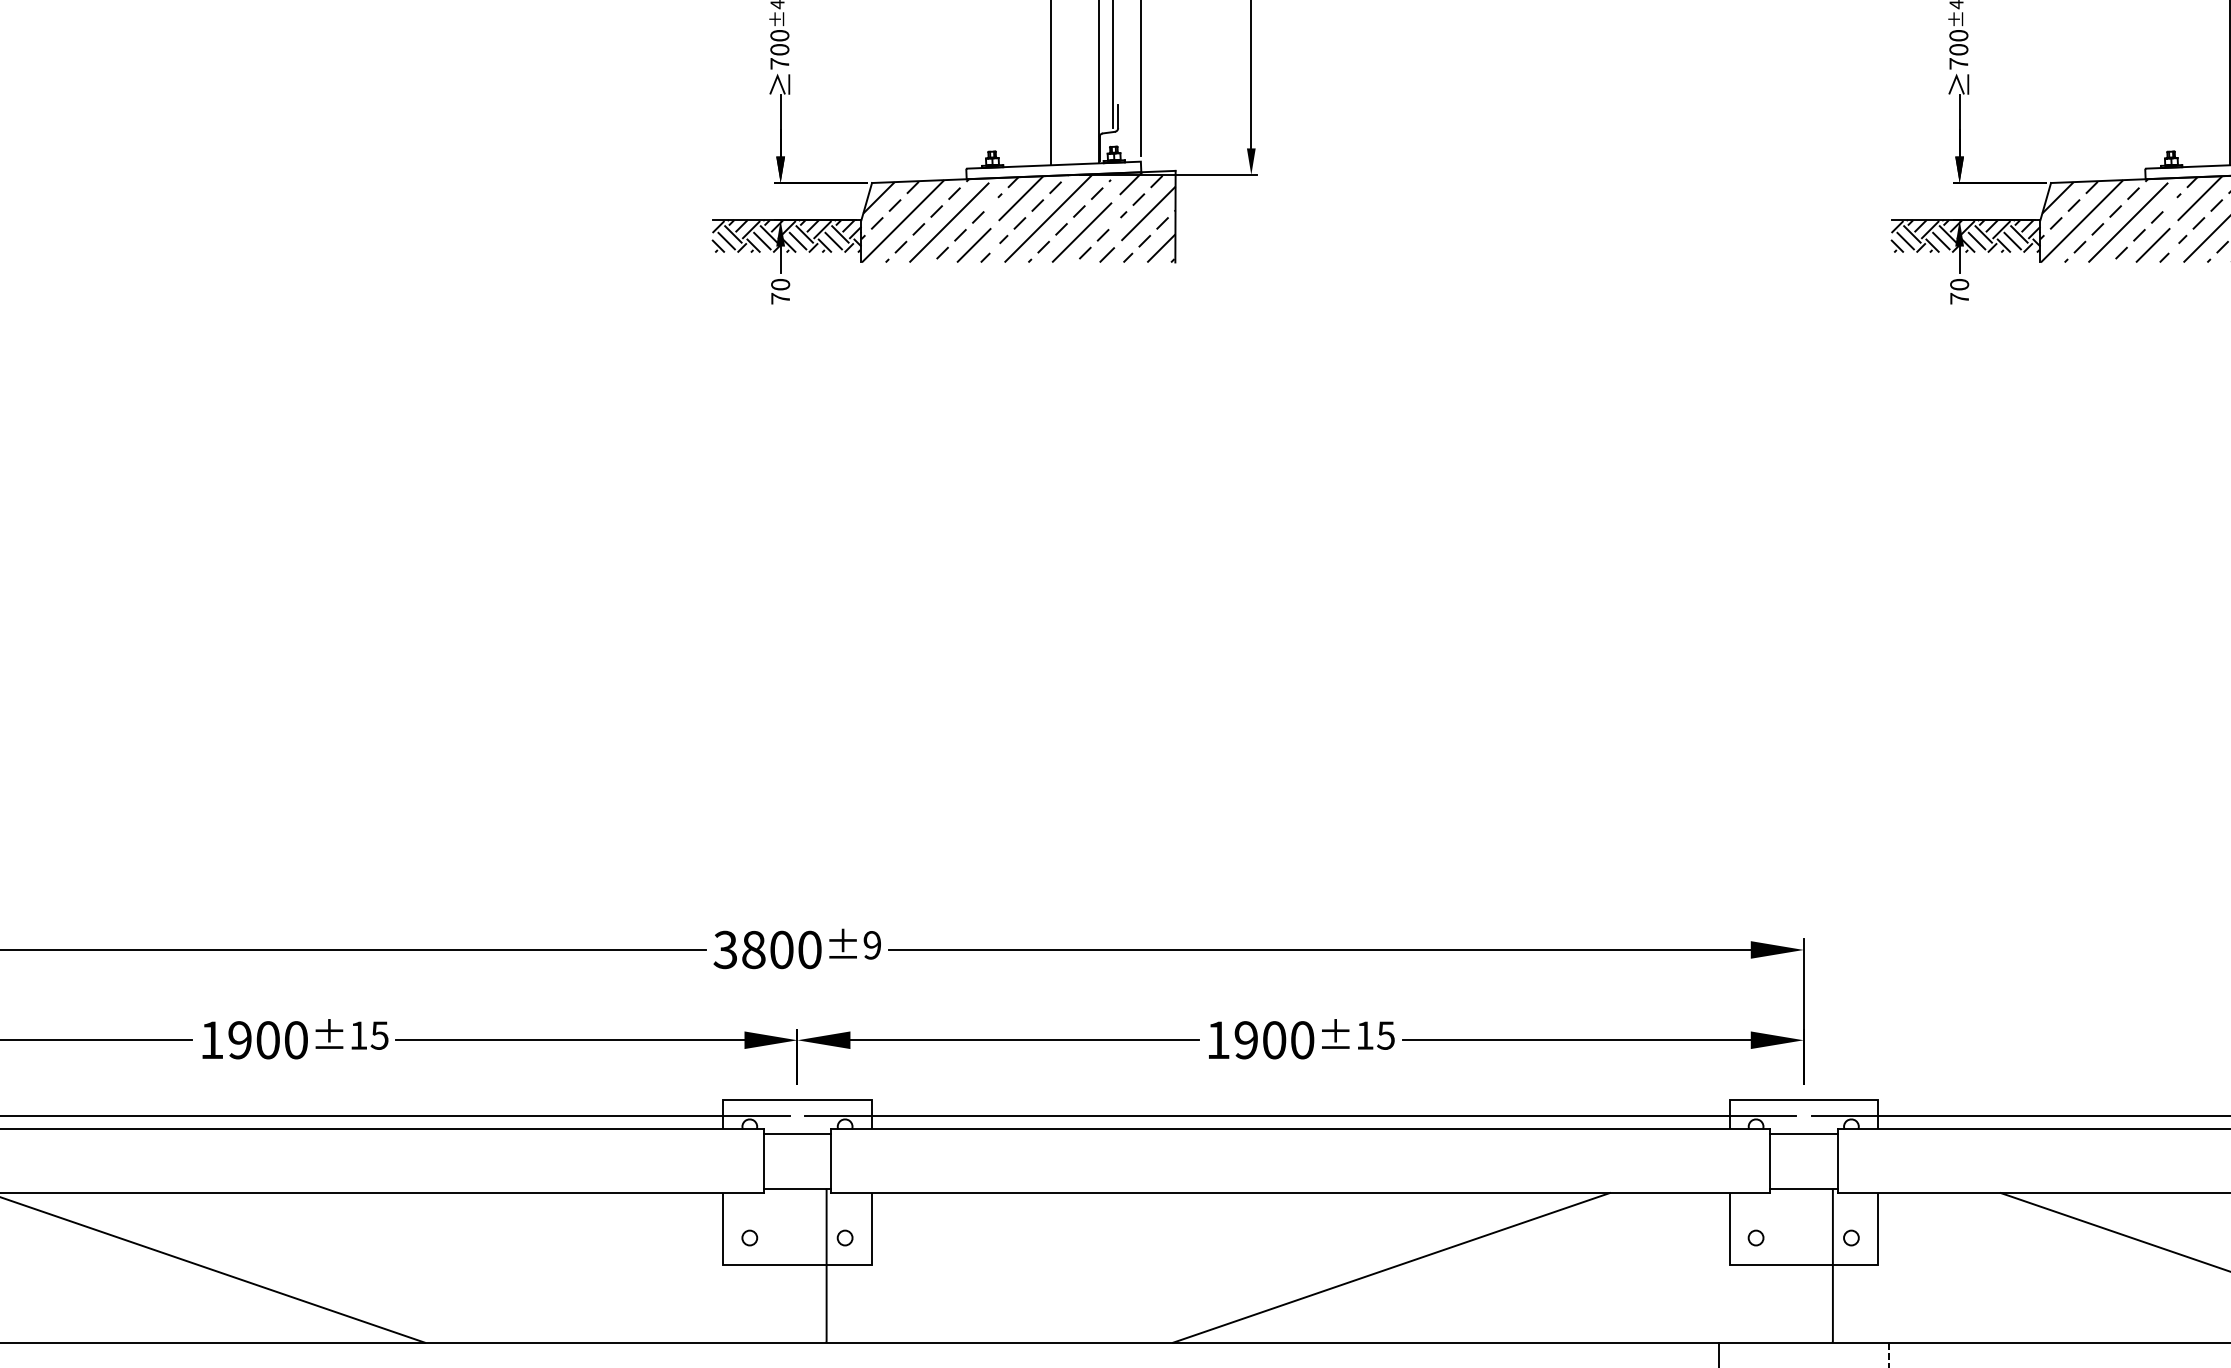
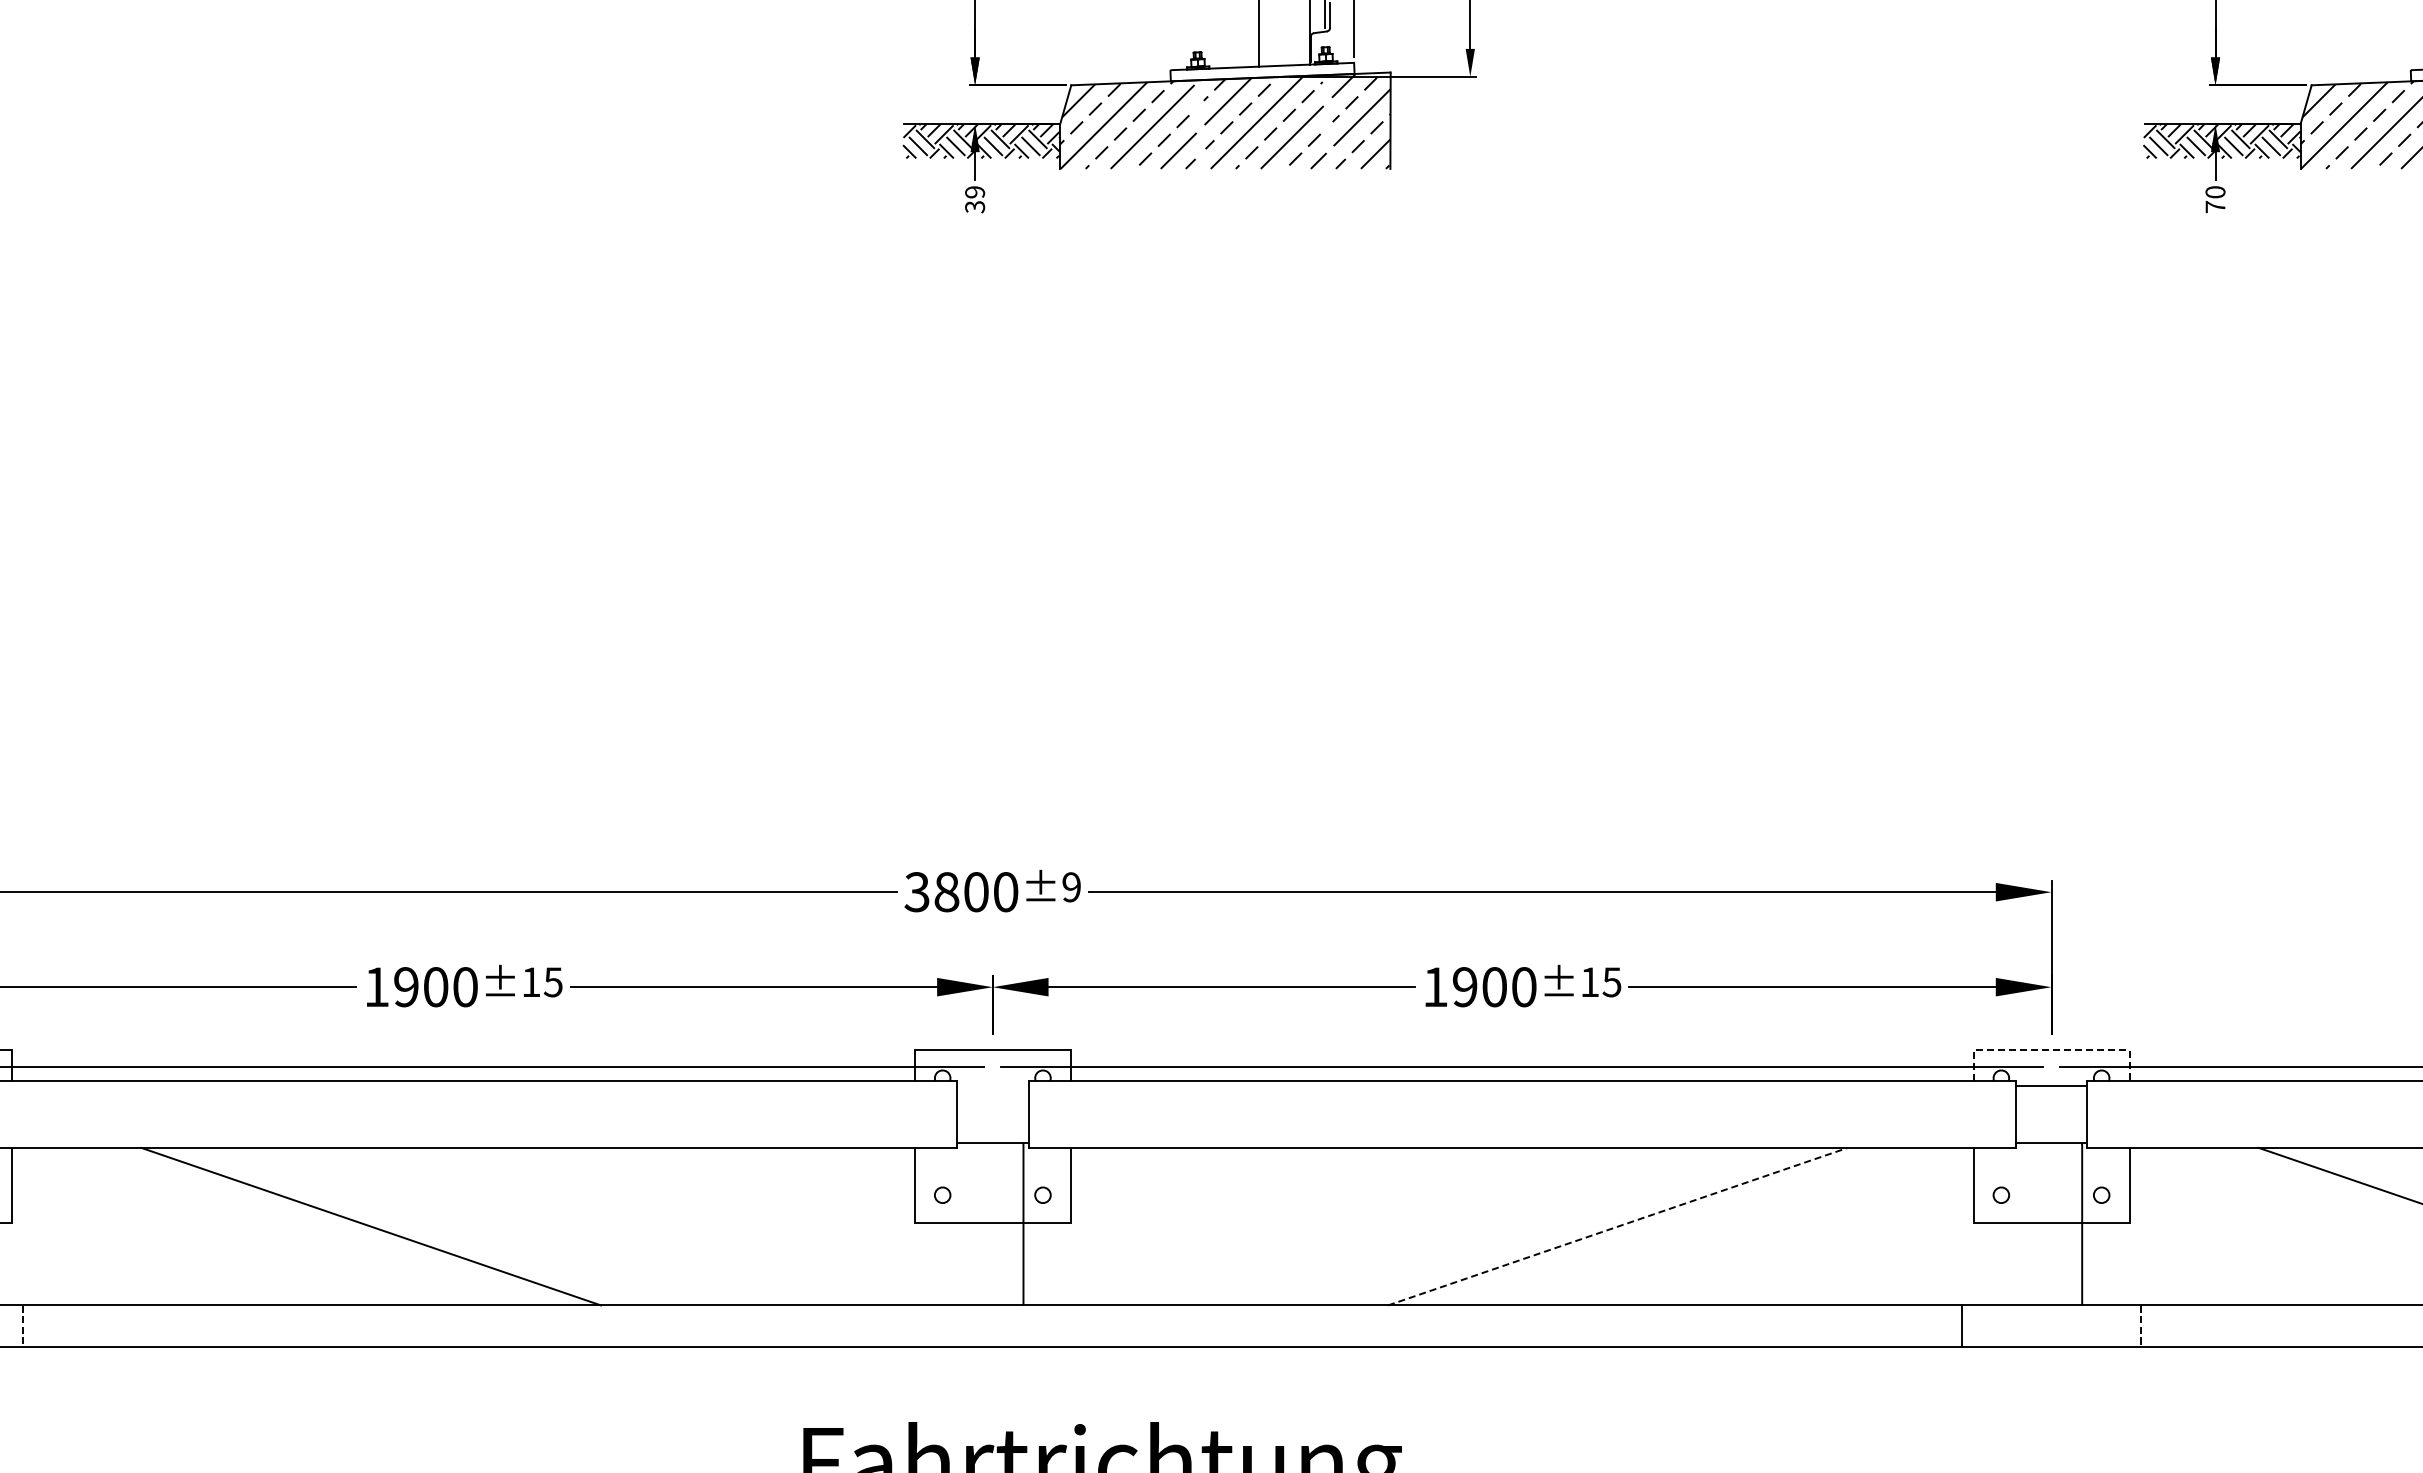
text: (781, 291) -> (975, 199), 70 -> 39
line: (1804, 1100) -> (2052, 1050), solid -> dashed
line: (797, 1133) -> (992, 1085), removed
line: (1391, 1267) -> (1617, 1226), solid -> dashed

